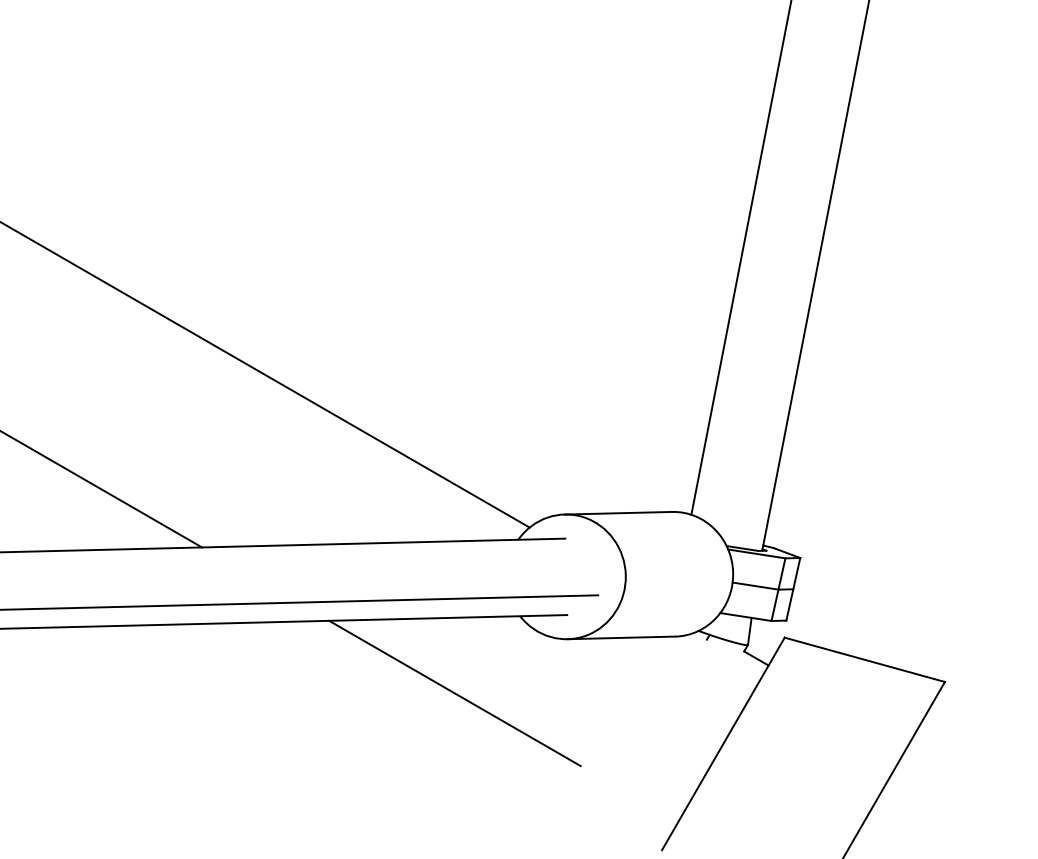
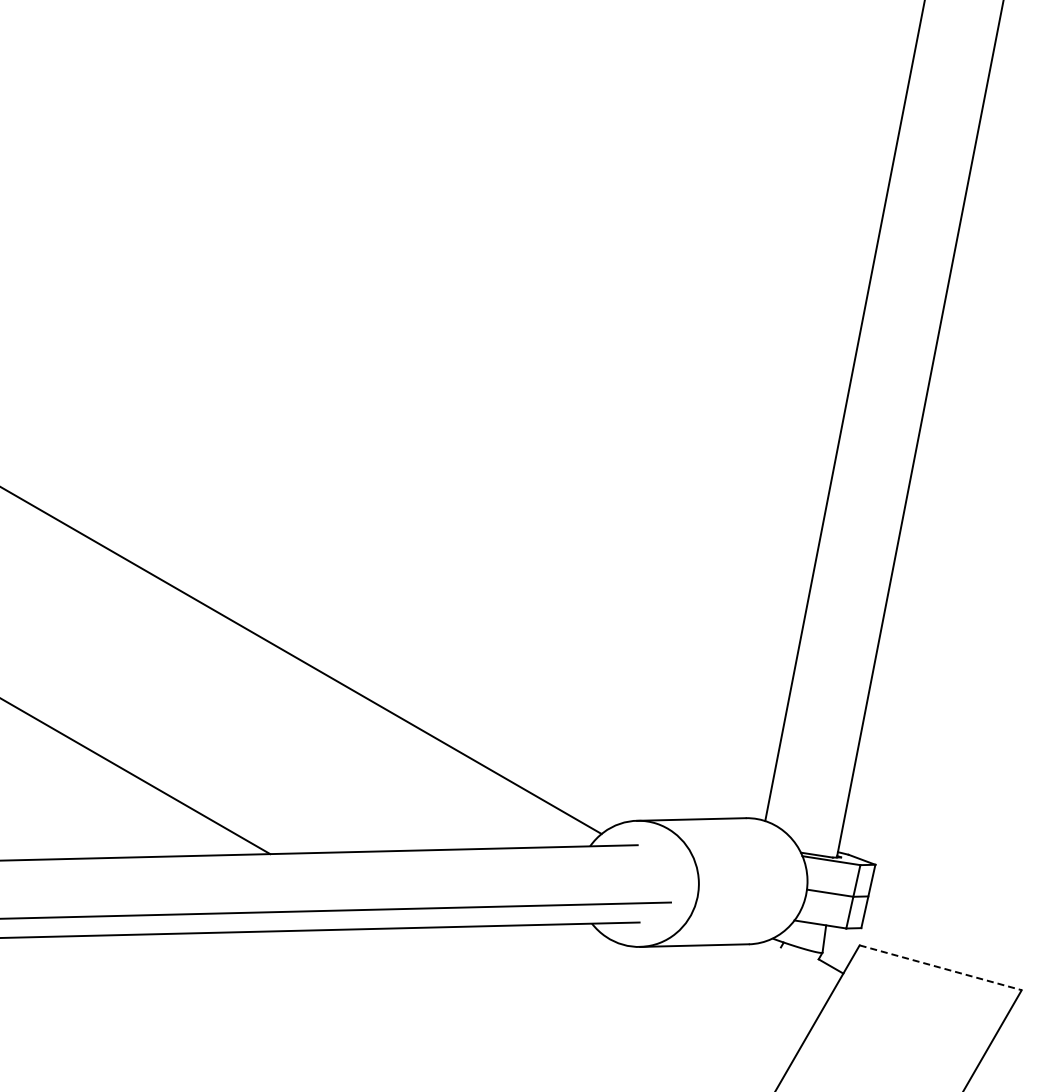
line: (865, 659) -> (941, 967), solid -> dashed
line: (454, 693) -> (525, 1001), removed

